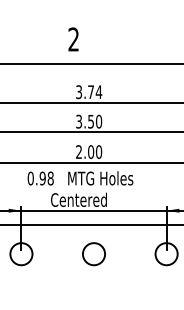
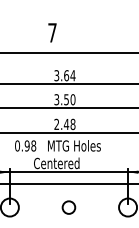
text: (73, 39) -> (52, 32), 2 -> 7
text: (91, 92) -> (66, 75), 3.74 -> 3.64
text: (94, 151) -> (69, 123), 2.00 -> 2.48
circle: (93, 254) -> (68, 207), size x0.7

